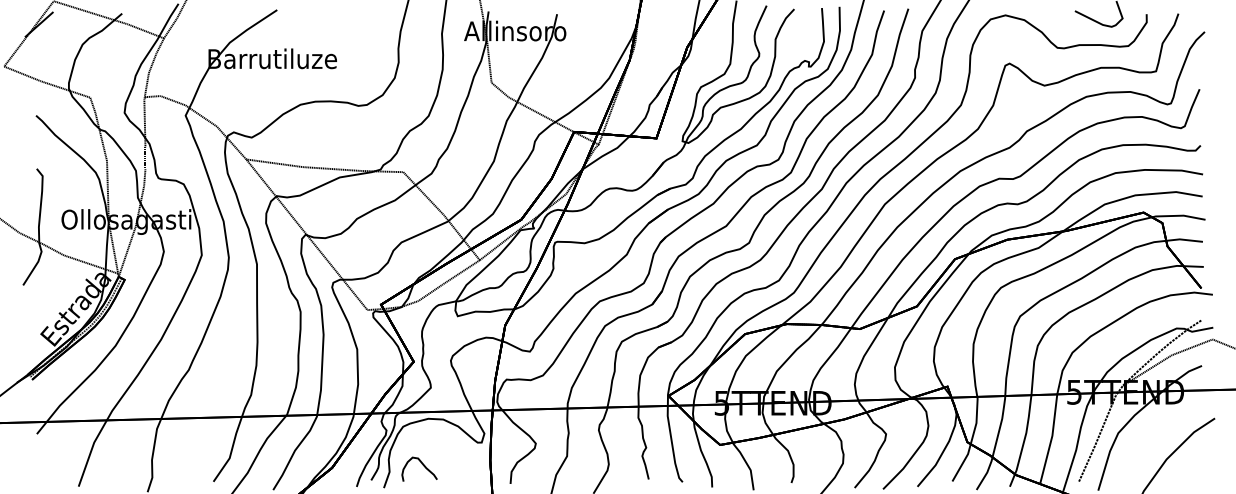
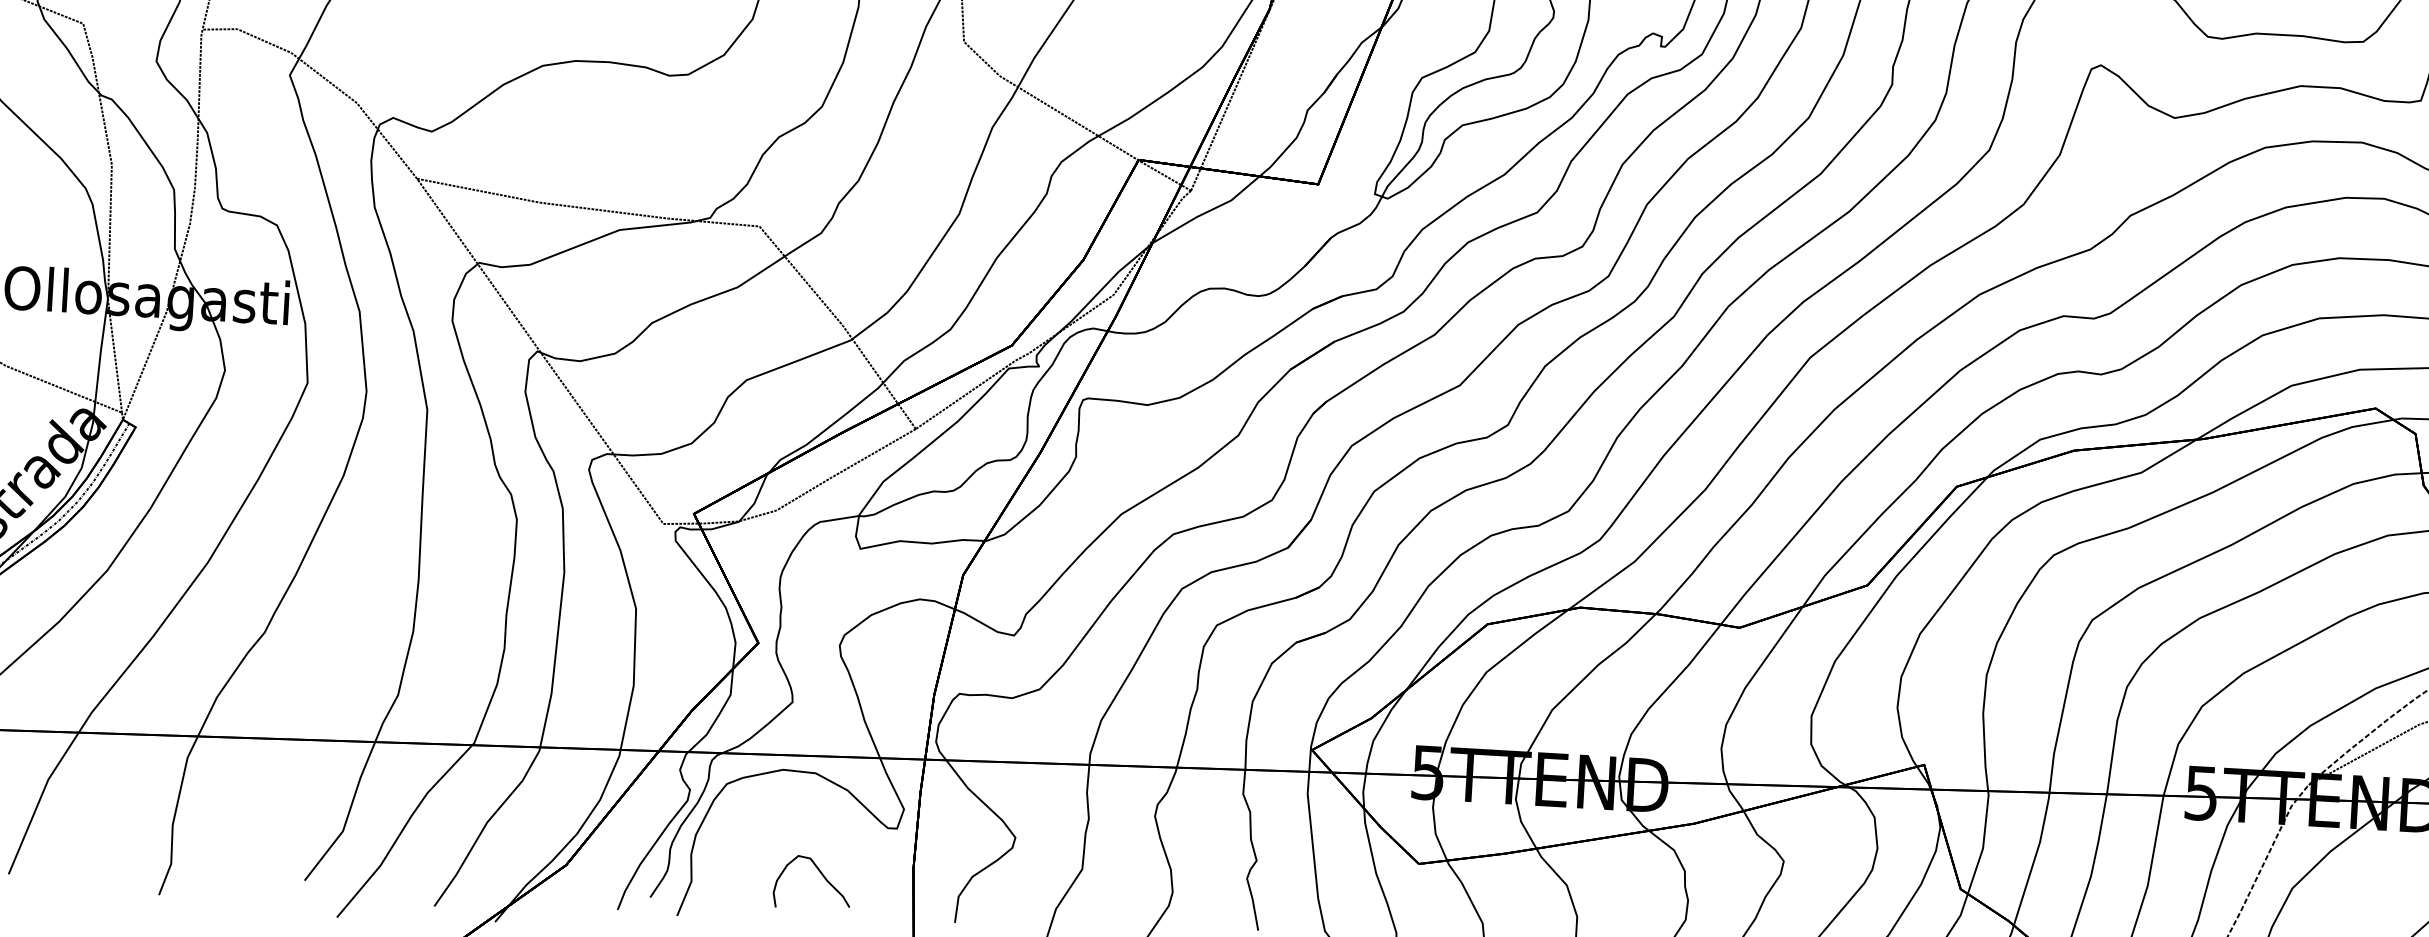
curve: (422, 465) -> (819, 874), moved

